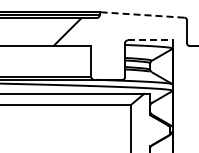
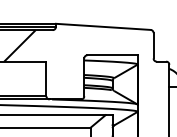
line: (141, 14) -> (102, 26), dashed -> solid
line: (150, 40) -> (112, 55), dashed -> solid

